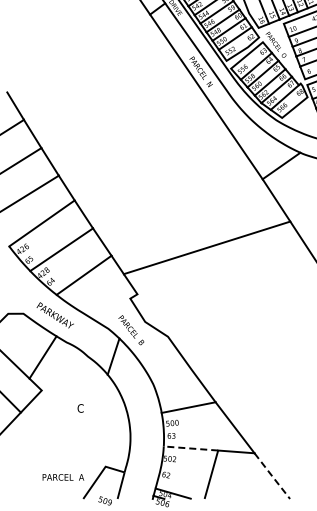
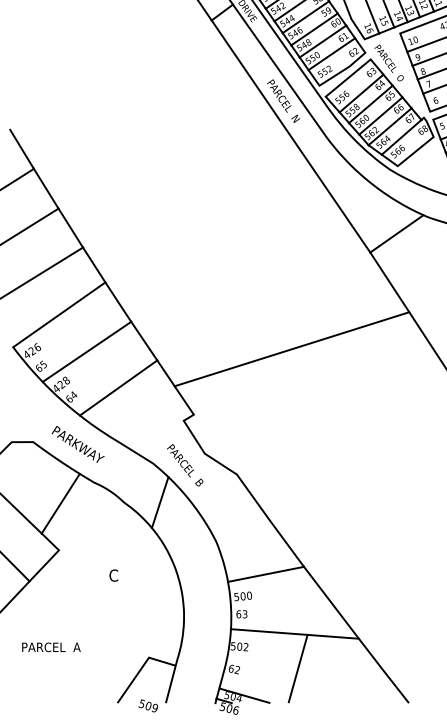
line: (190, 448) -> (268, 632), dashed -> solid
line: (272, 476) -> (384, 671), dashed -> solid
text: (63, 477) -> (51, 647), moved

